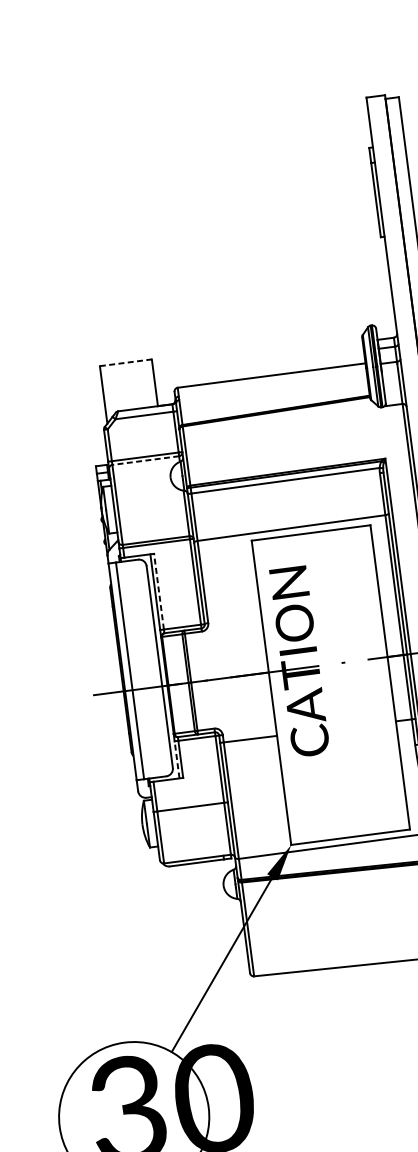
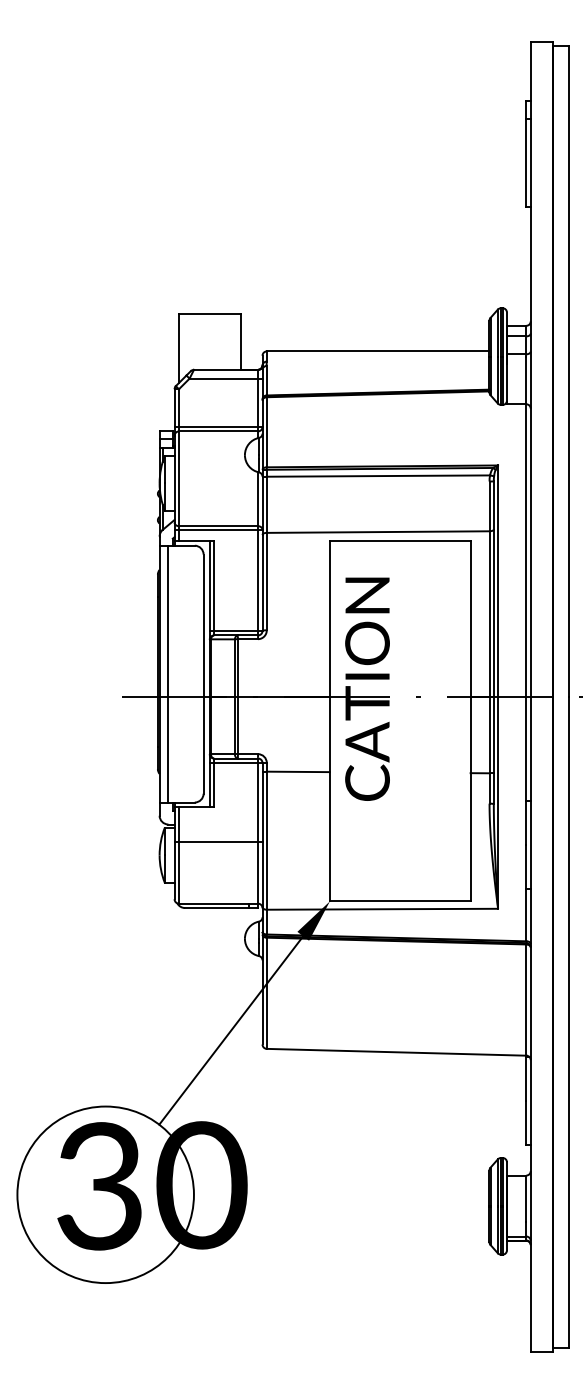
line: (126, 362) -> (210, 314), dashed -> solid
line: (145, 460) -> (218, 431), dashed -> solid
line: (159, 591) -> (214, 586), dashed -> solid
line: (176, 759) -> (209, 784), dashed -> solid

